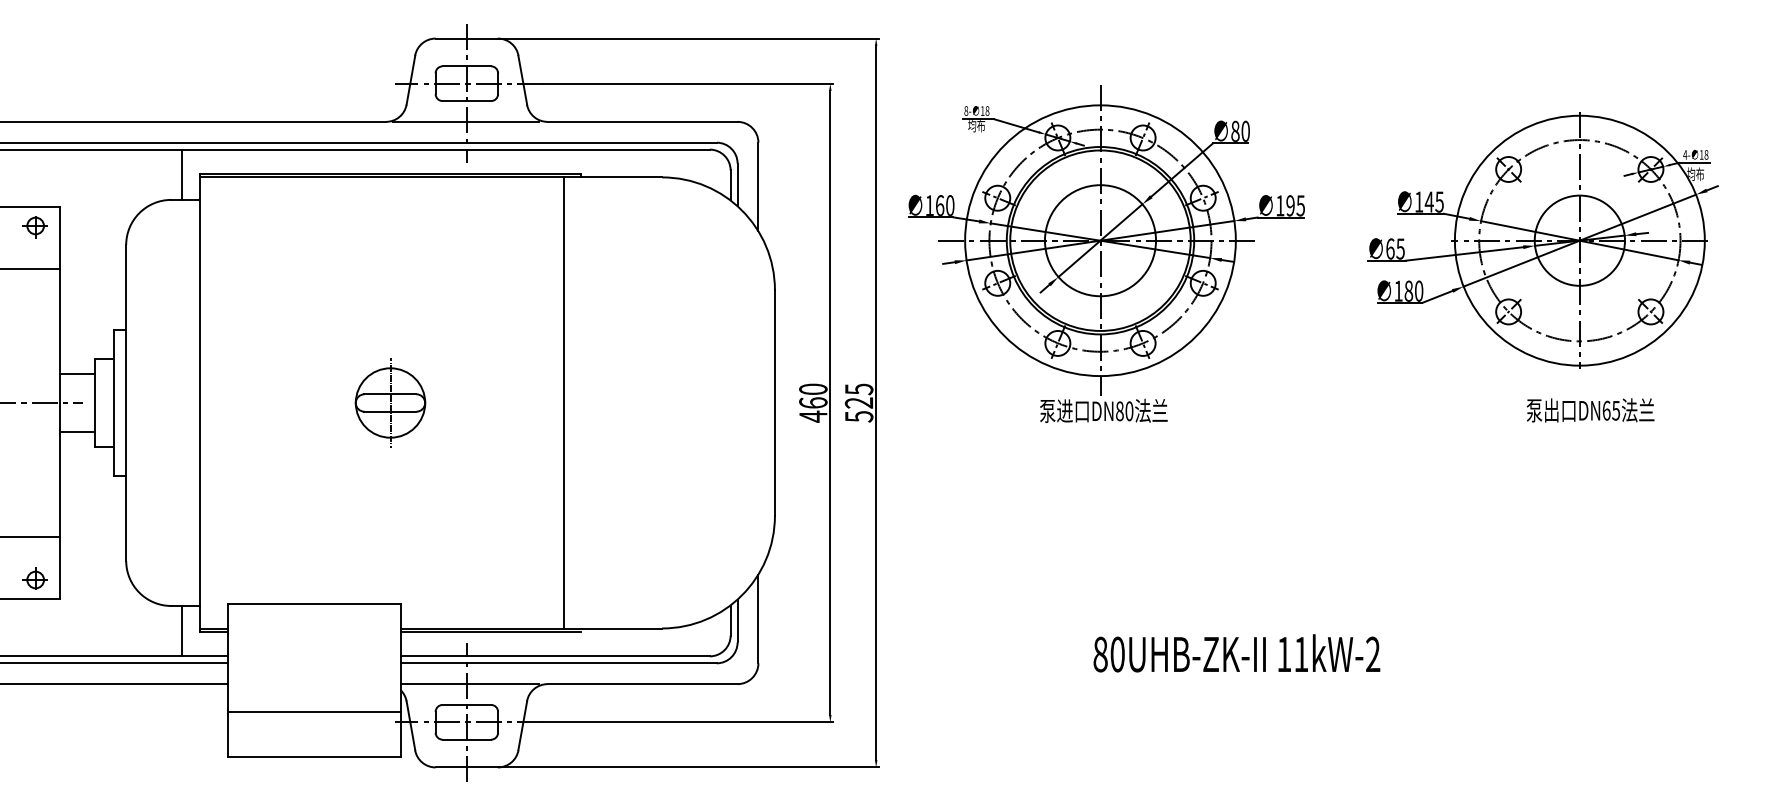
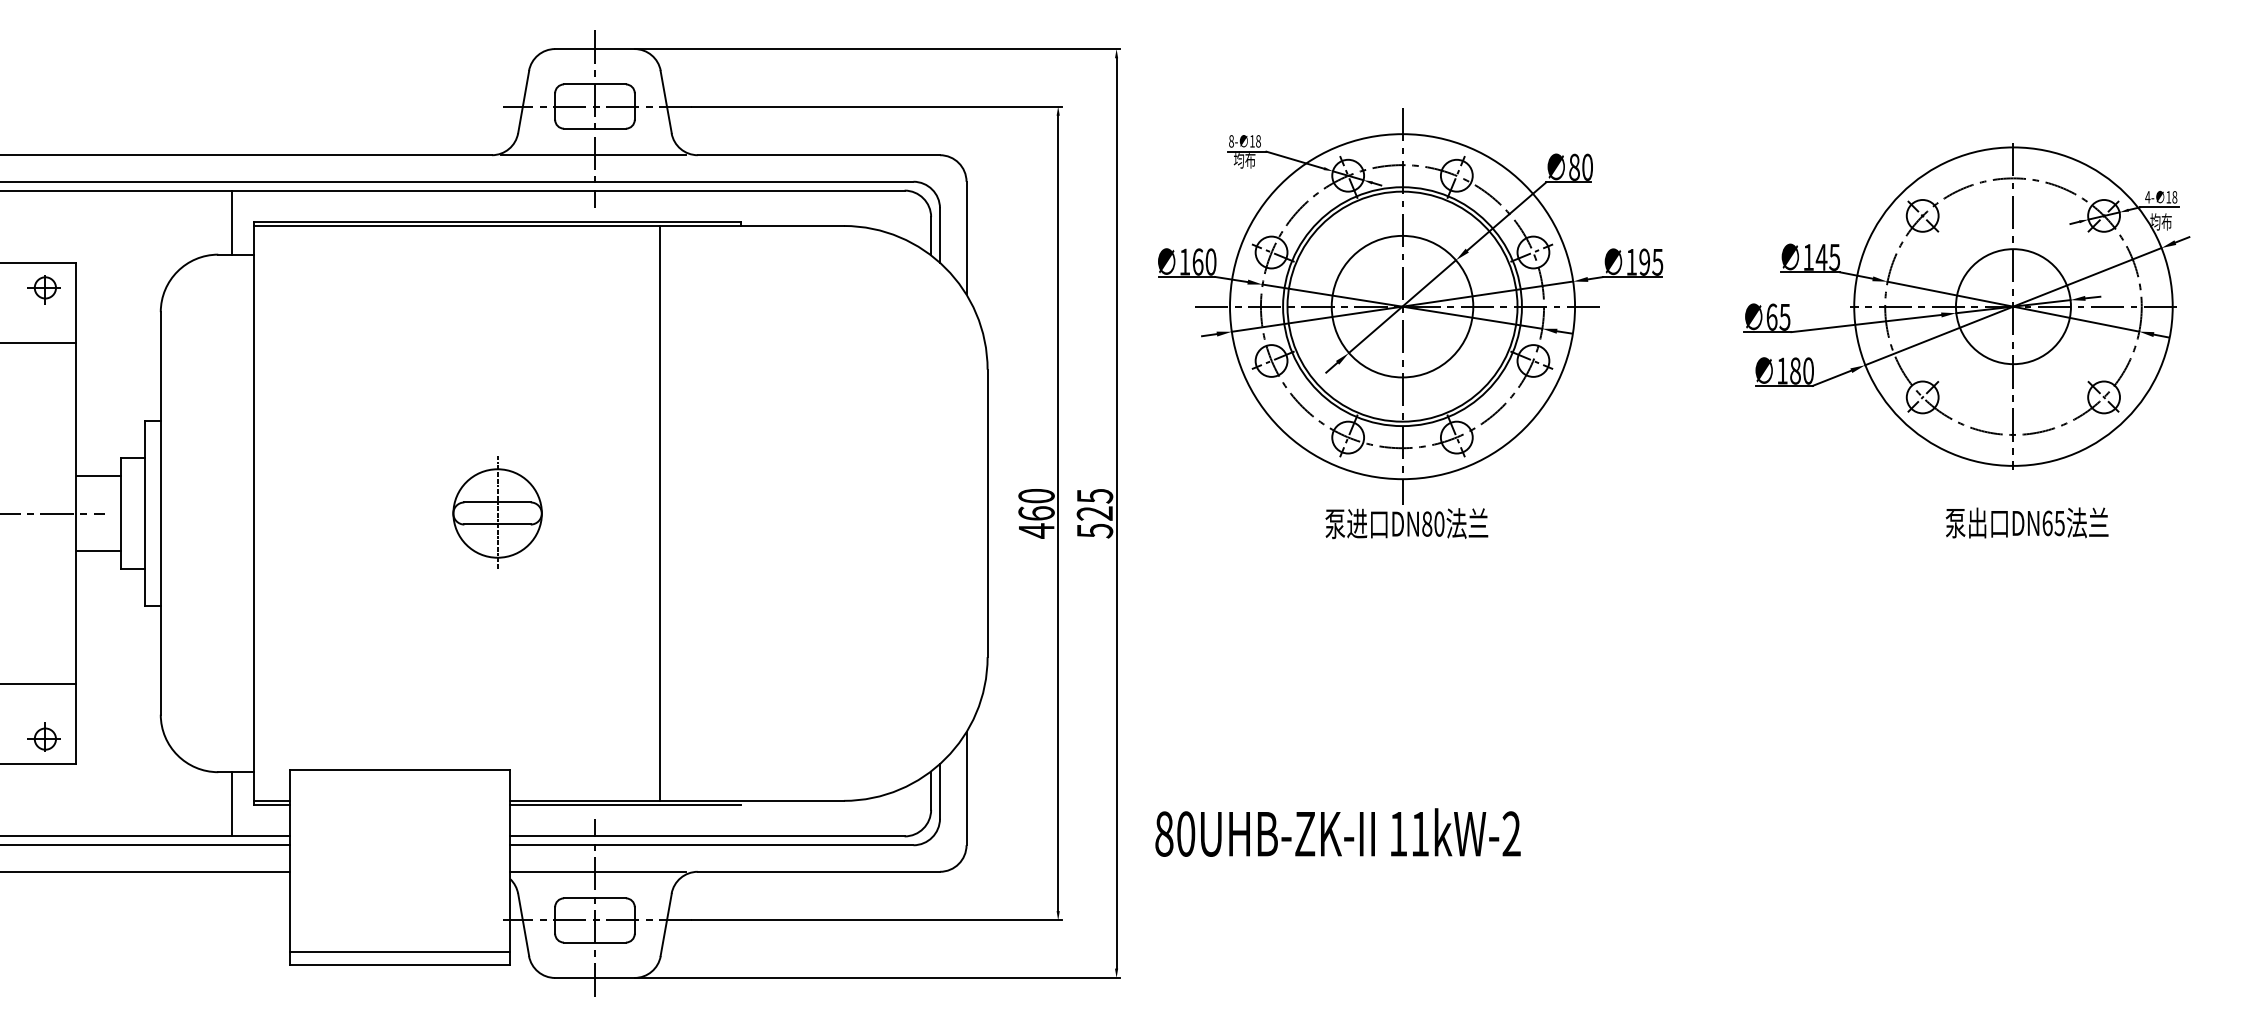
line: (563, 402) -> (659, 512), moved
text: (1236, 653) -> (1337, 832), moved
line: (313, 712) -> (399, 952), moved

